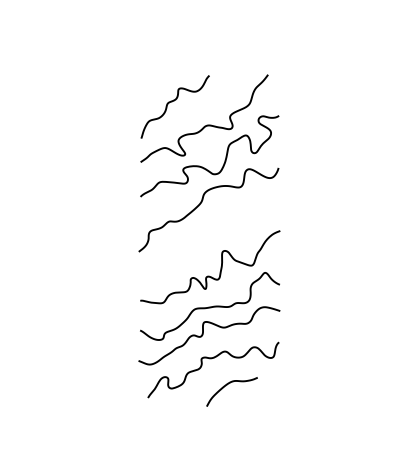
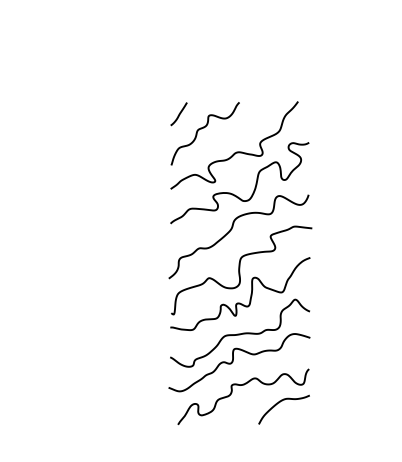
curve: (148, 87) -> (178, 114), added
curve: (209, 243) -> (239, 270), added
curve: (227, 385) -> (279, 403), moved

